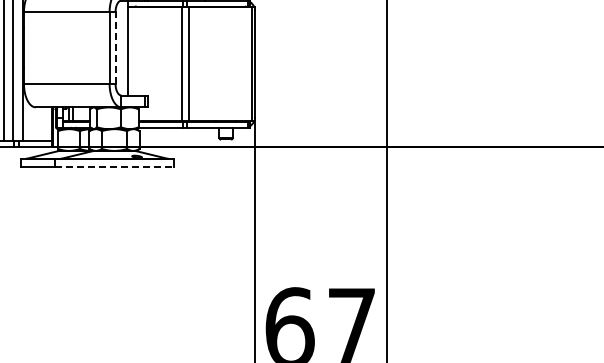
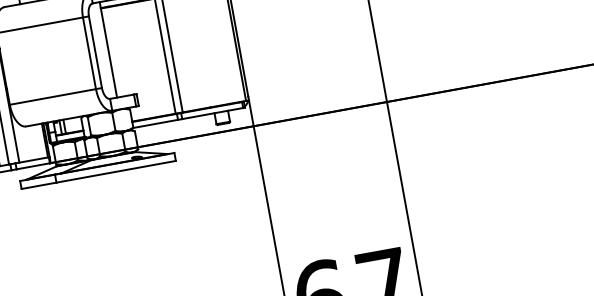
line: (115, 48) -> (95, 52), dashed -> solid
line: (115, 166) -> (117, 171), dashed -> solid

